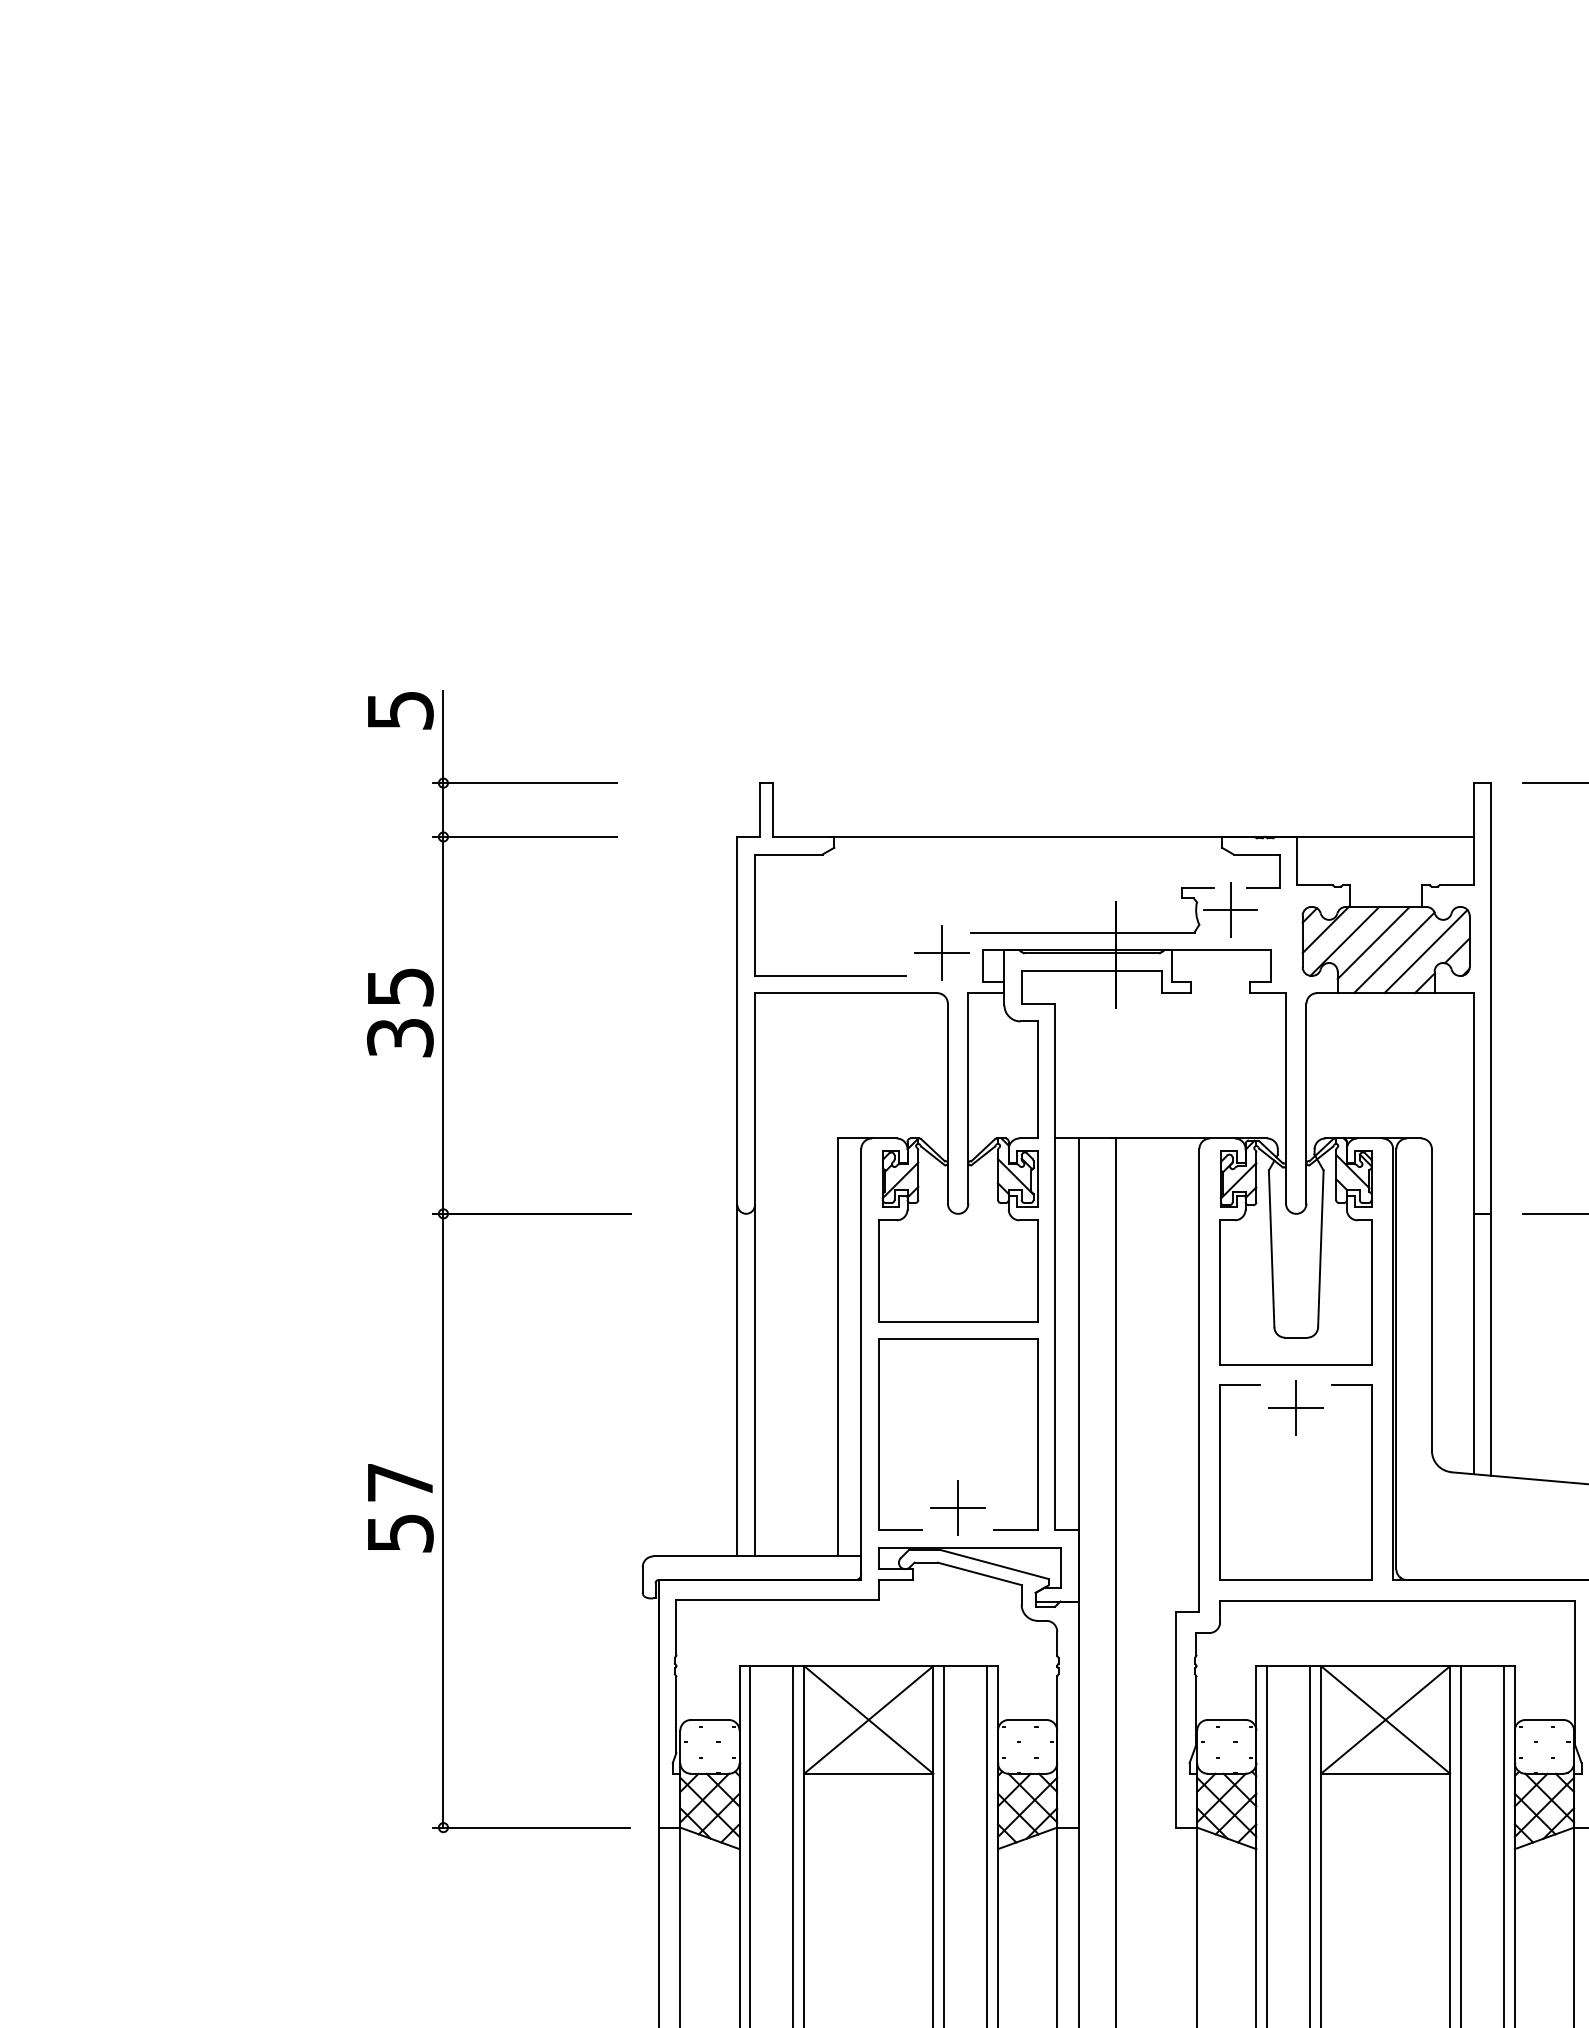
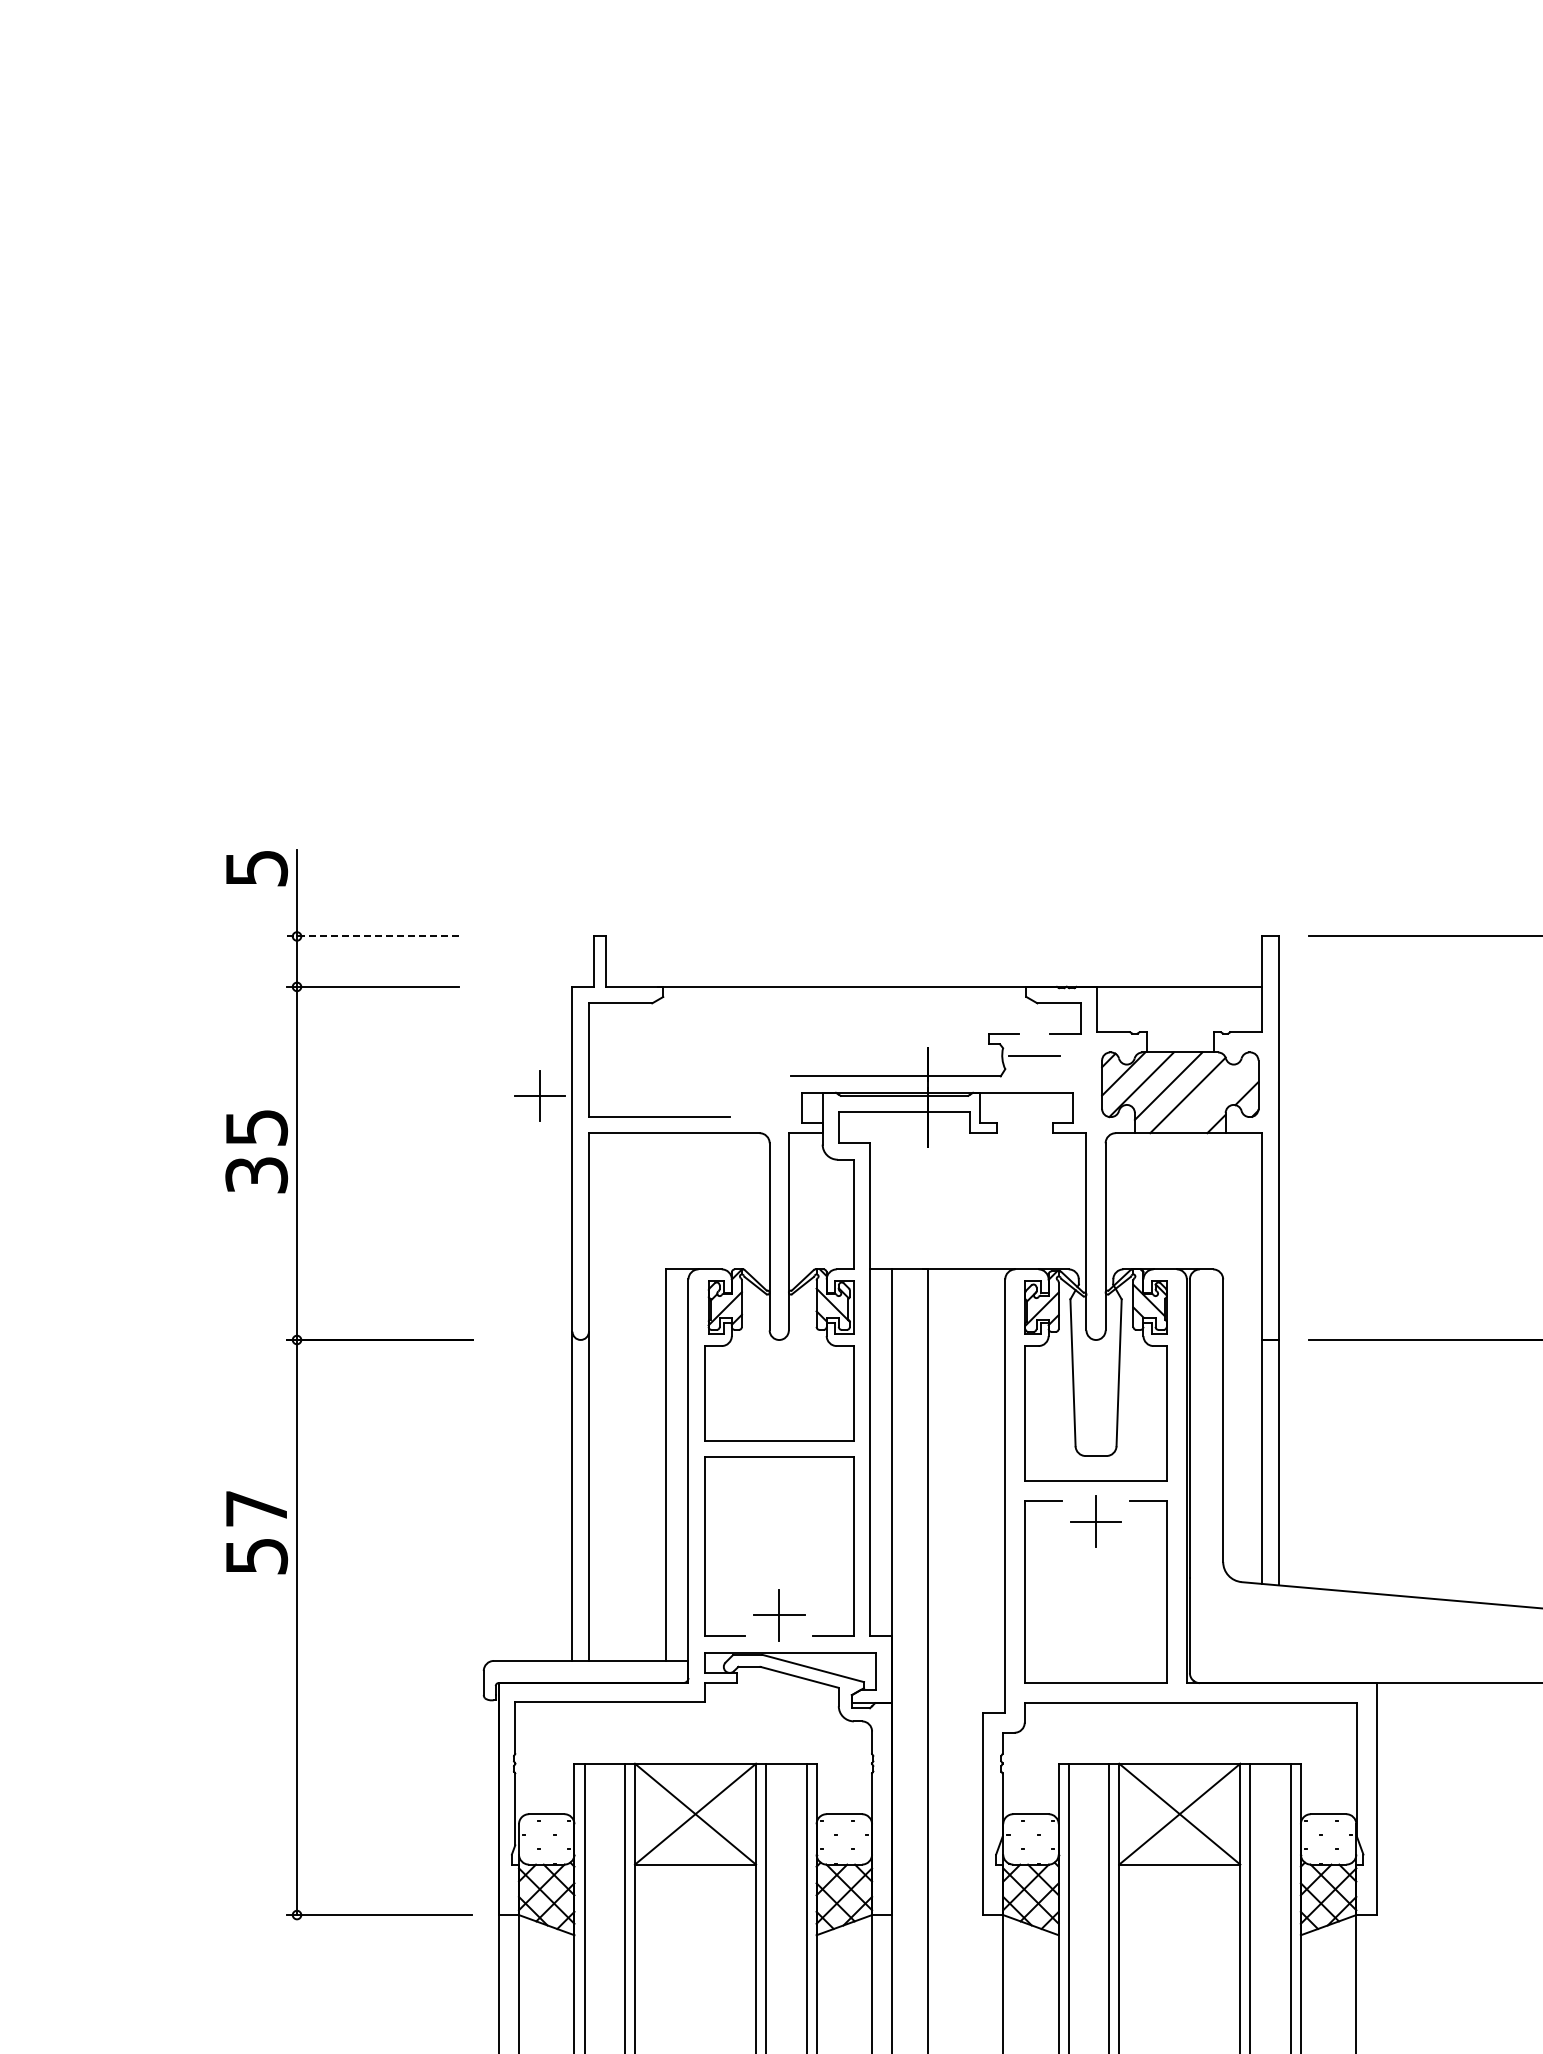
line: (523, 783) -> (372, 936), solid -> dashed
line: (1230, 910) -> (1034, 1055), removed
line: (1425, 951) -> (1217, 1094), removed
part: (941, 952) -> (539, 1095), moved
text: (400, 1507) -> (256, 1532), moved

